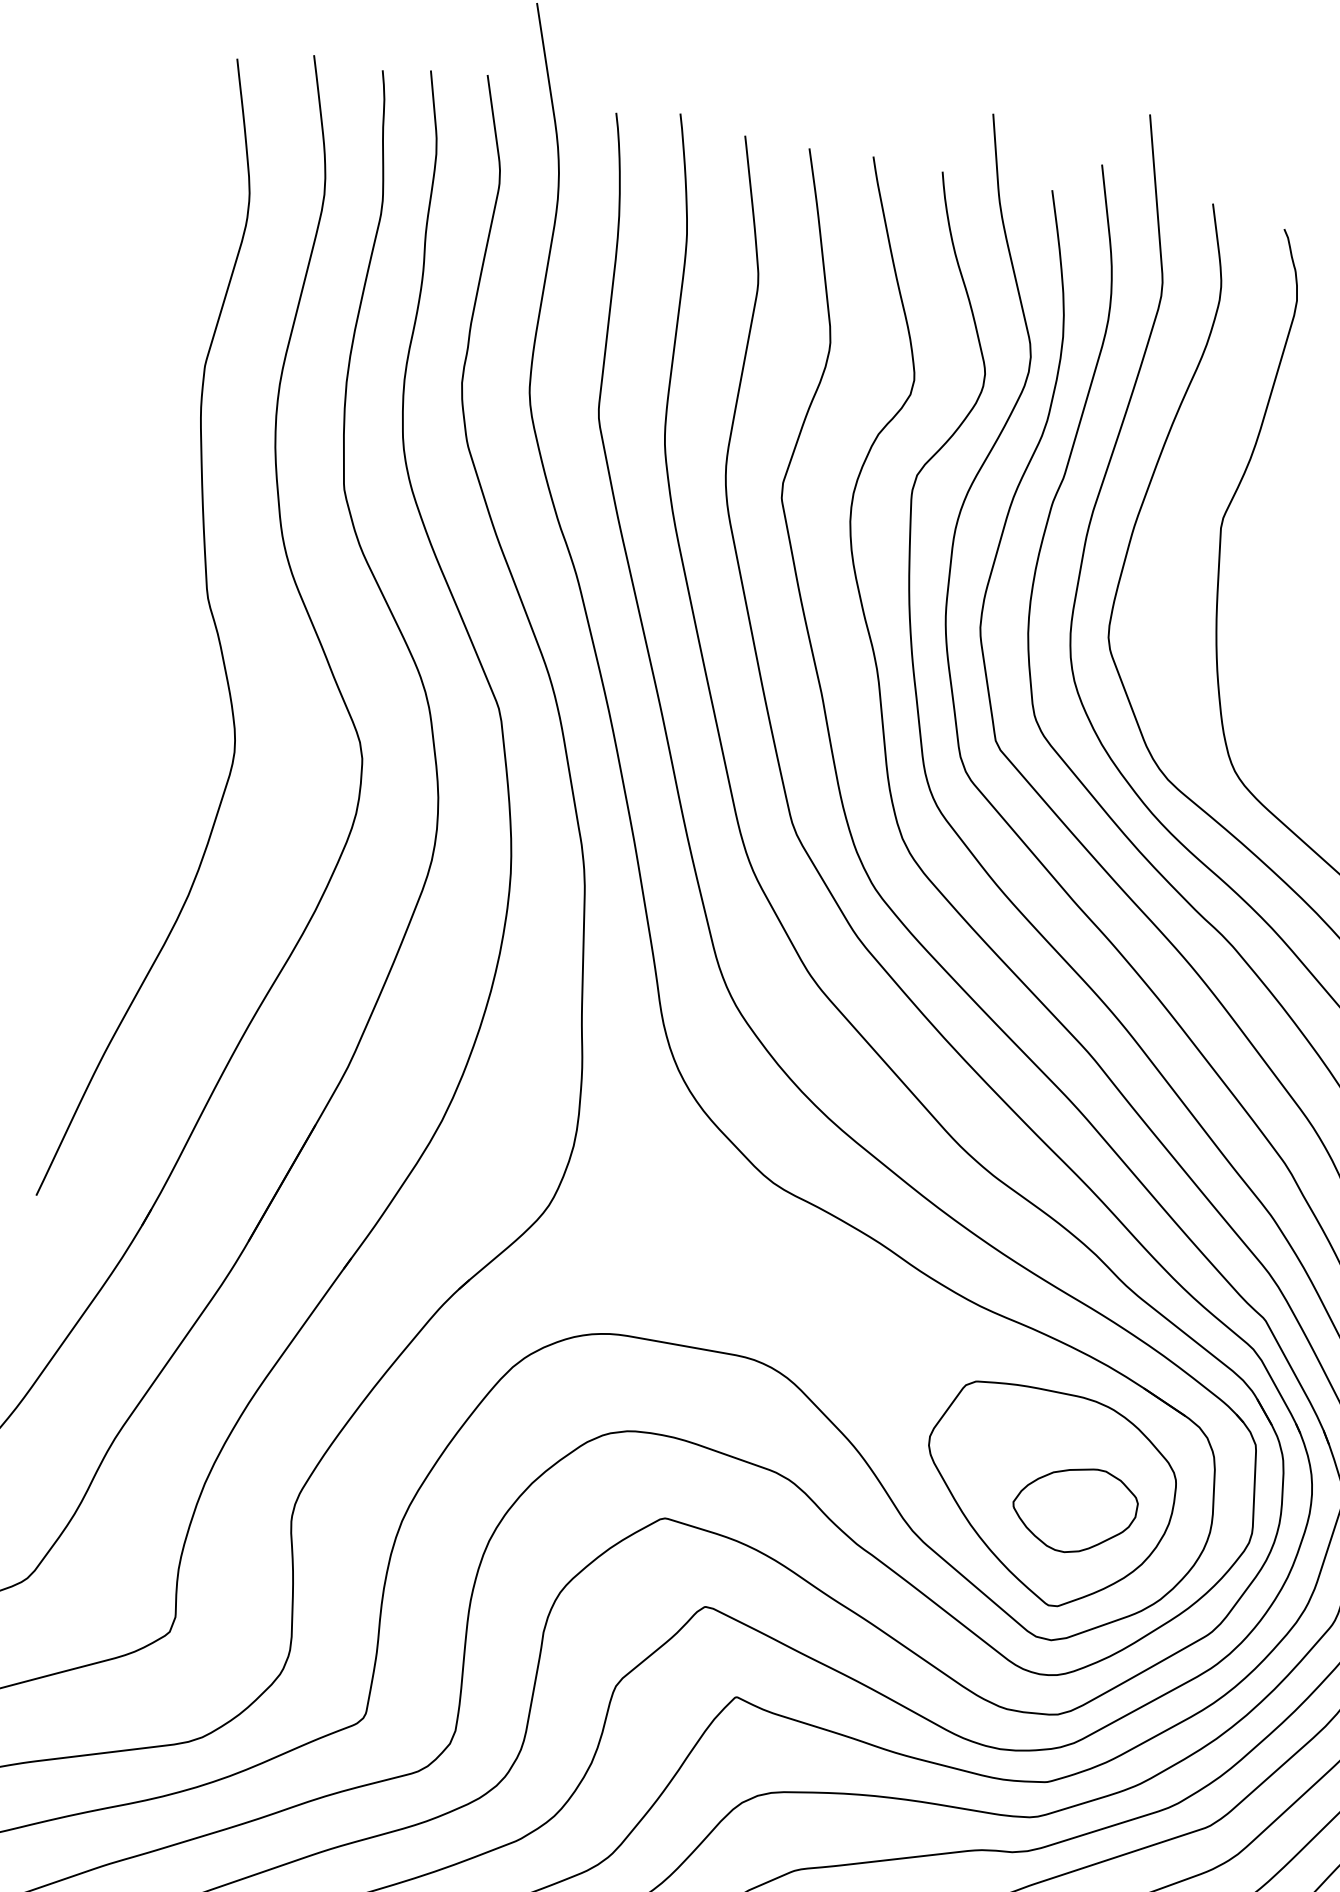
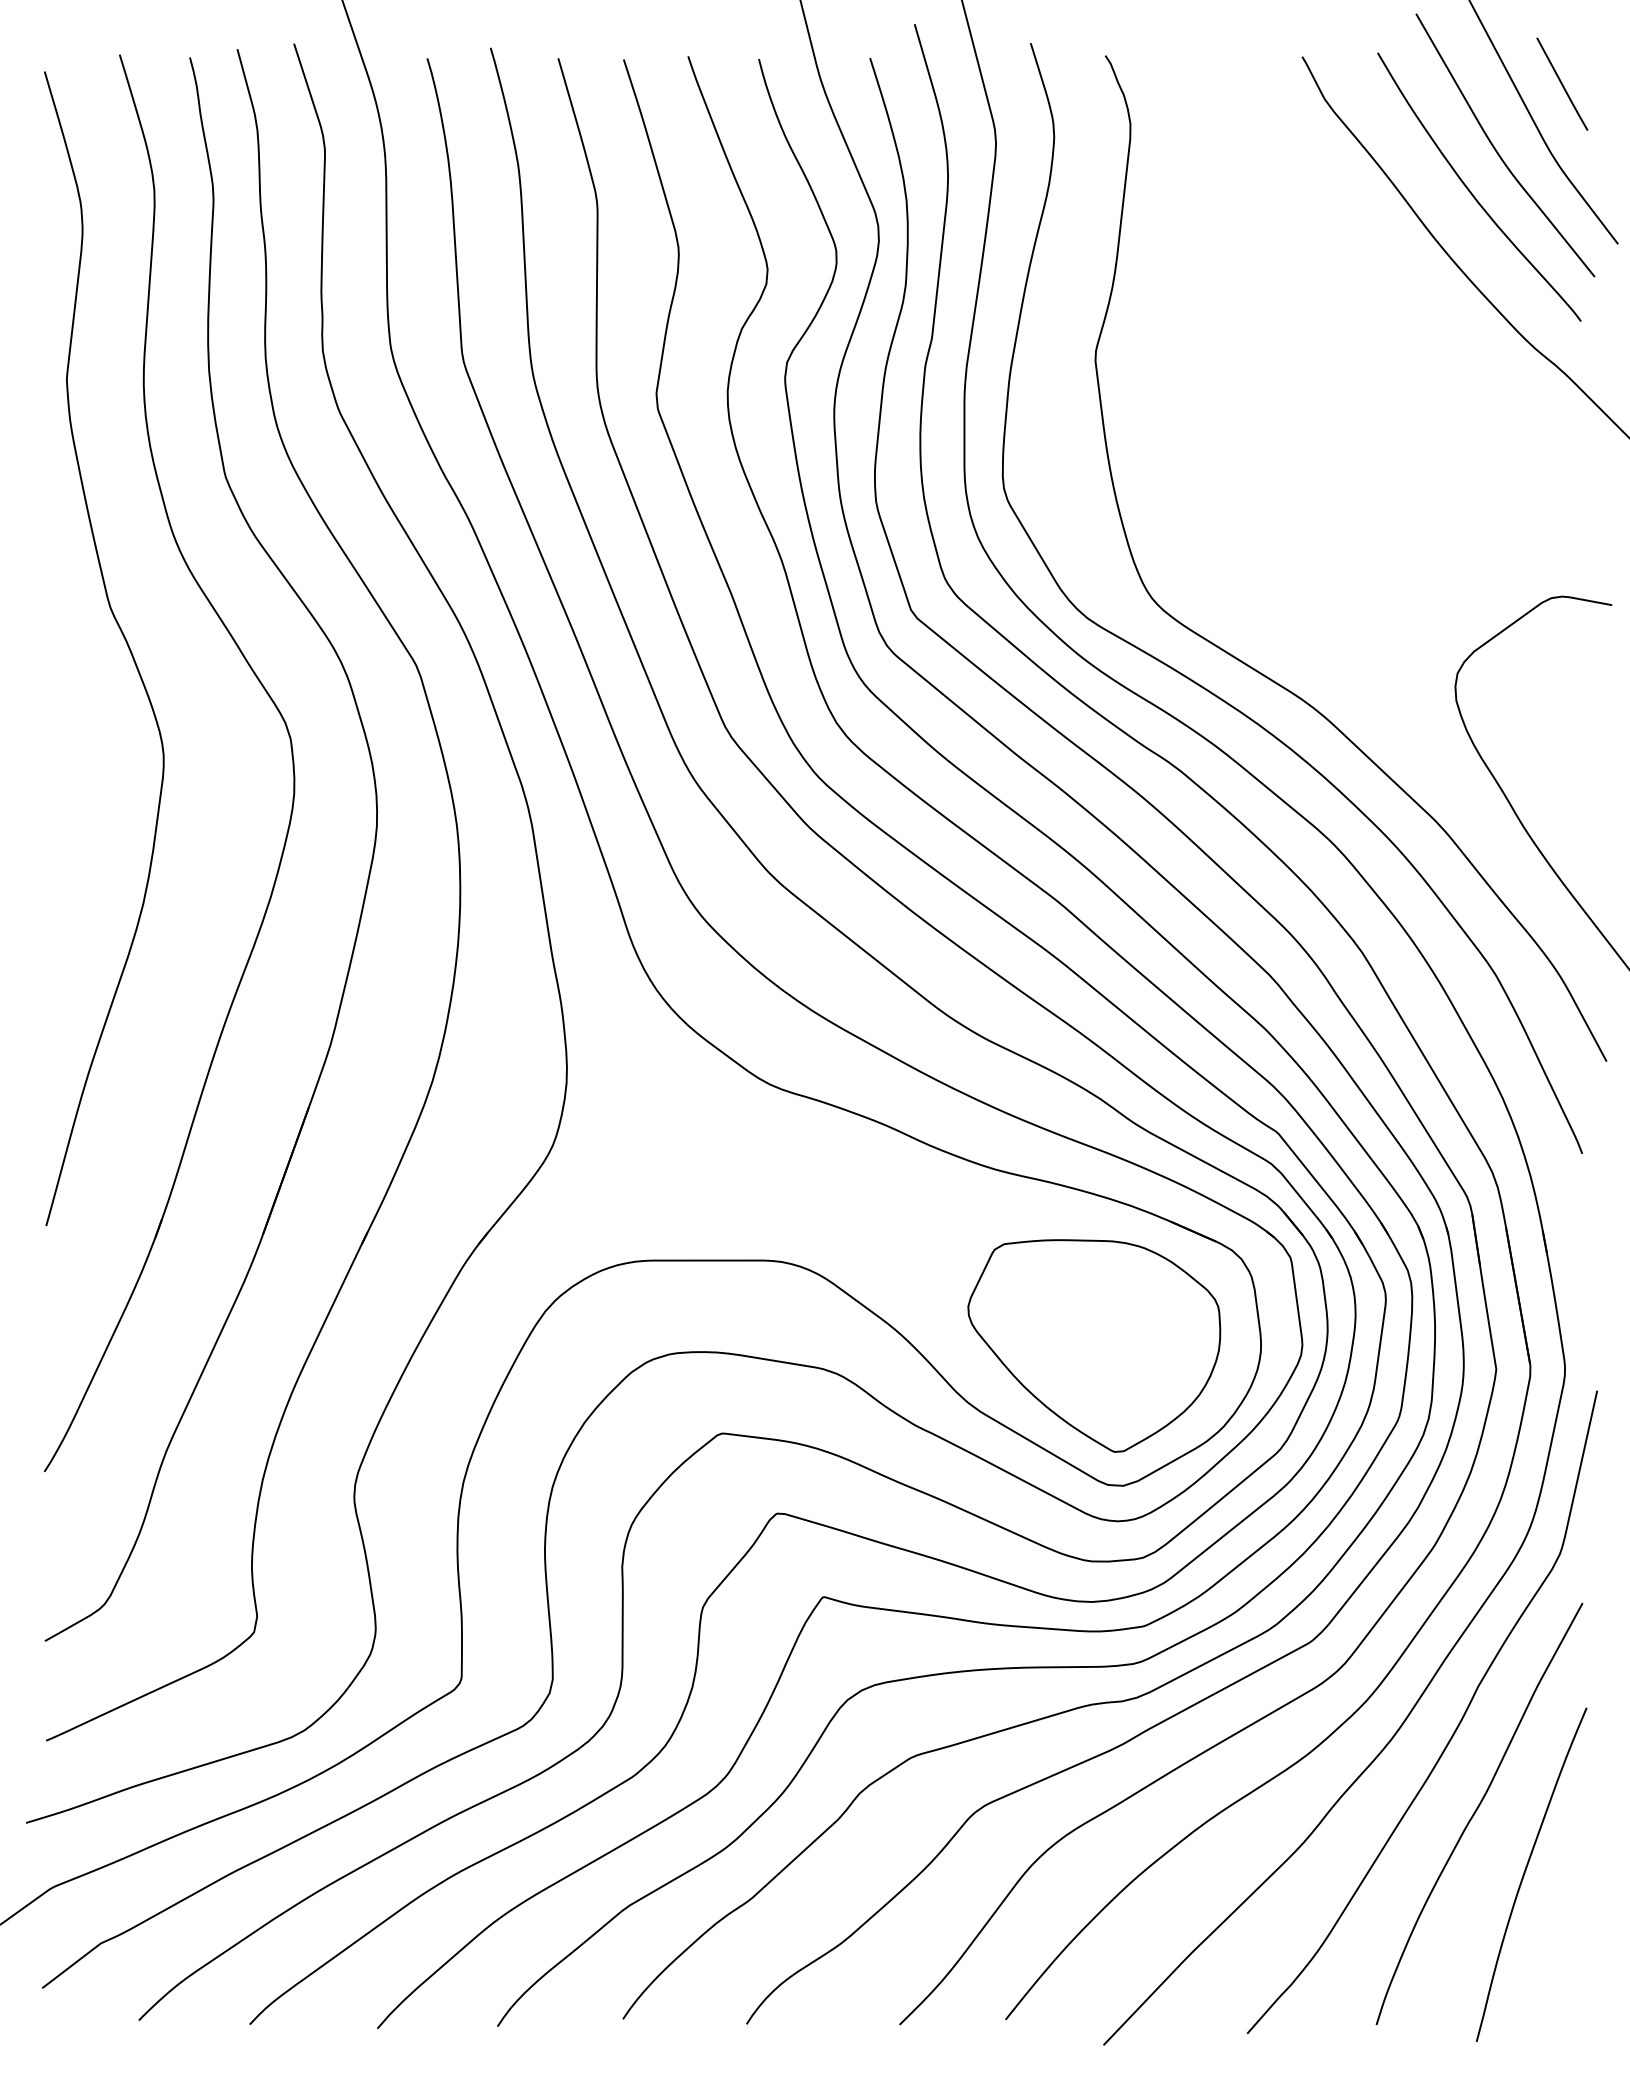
part: (1074, 1508) -> (1123, 1352), removed

